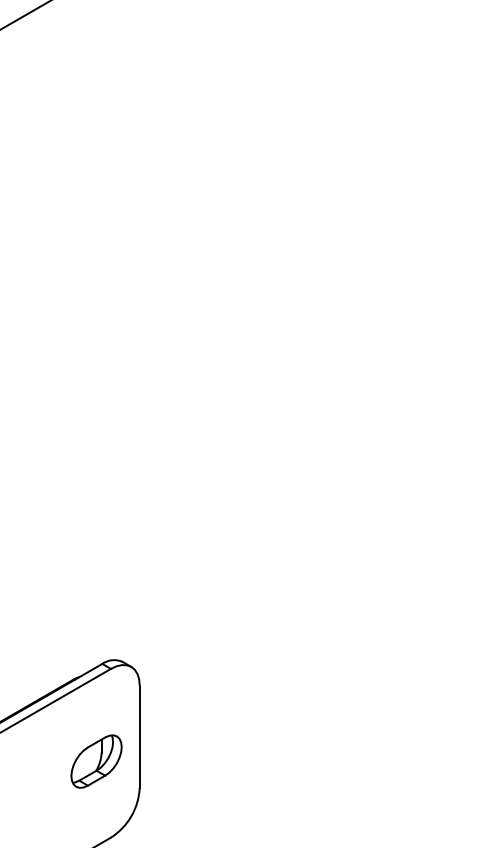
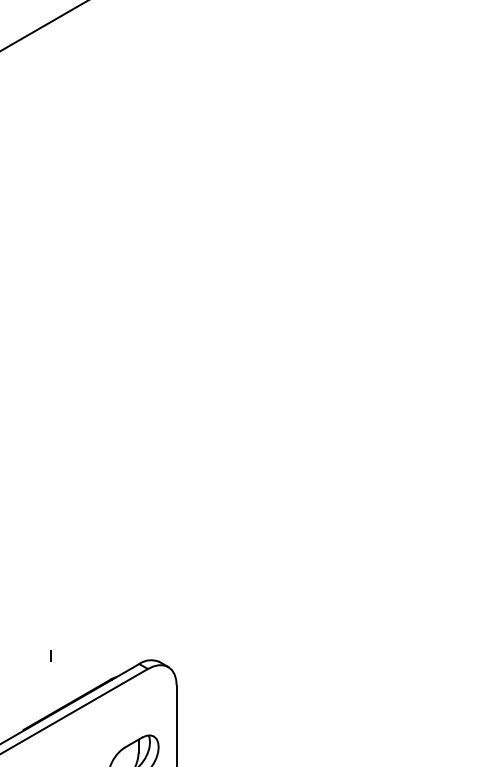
line: (13, 655) -> (50, 655), added

